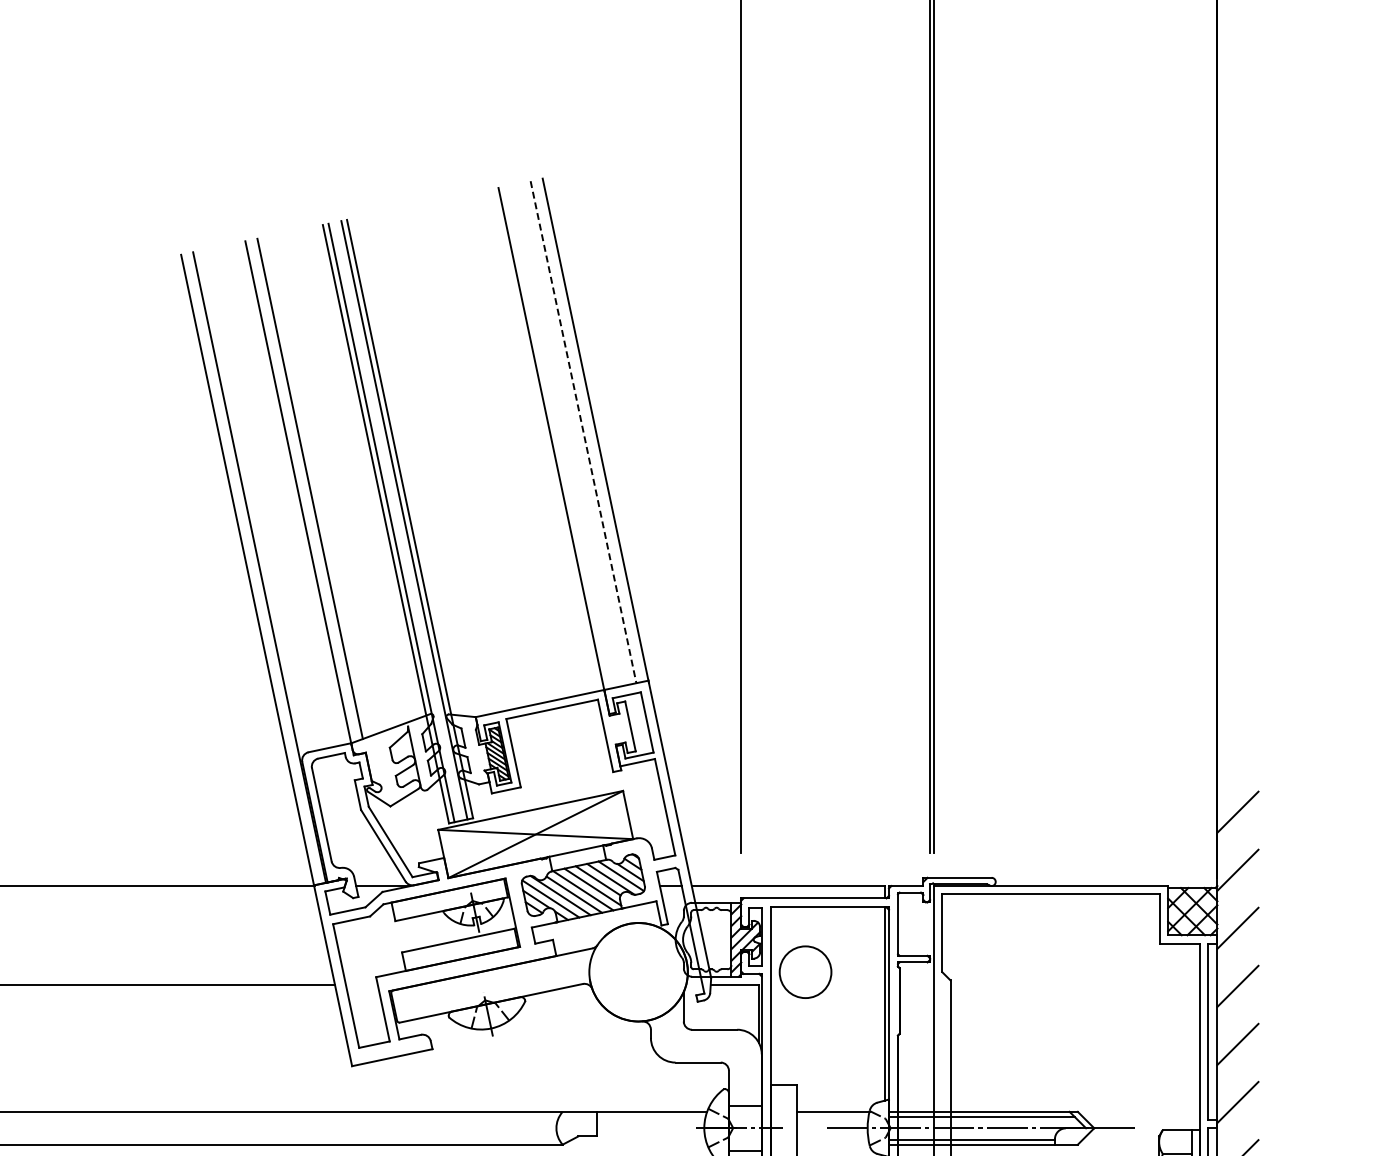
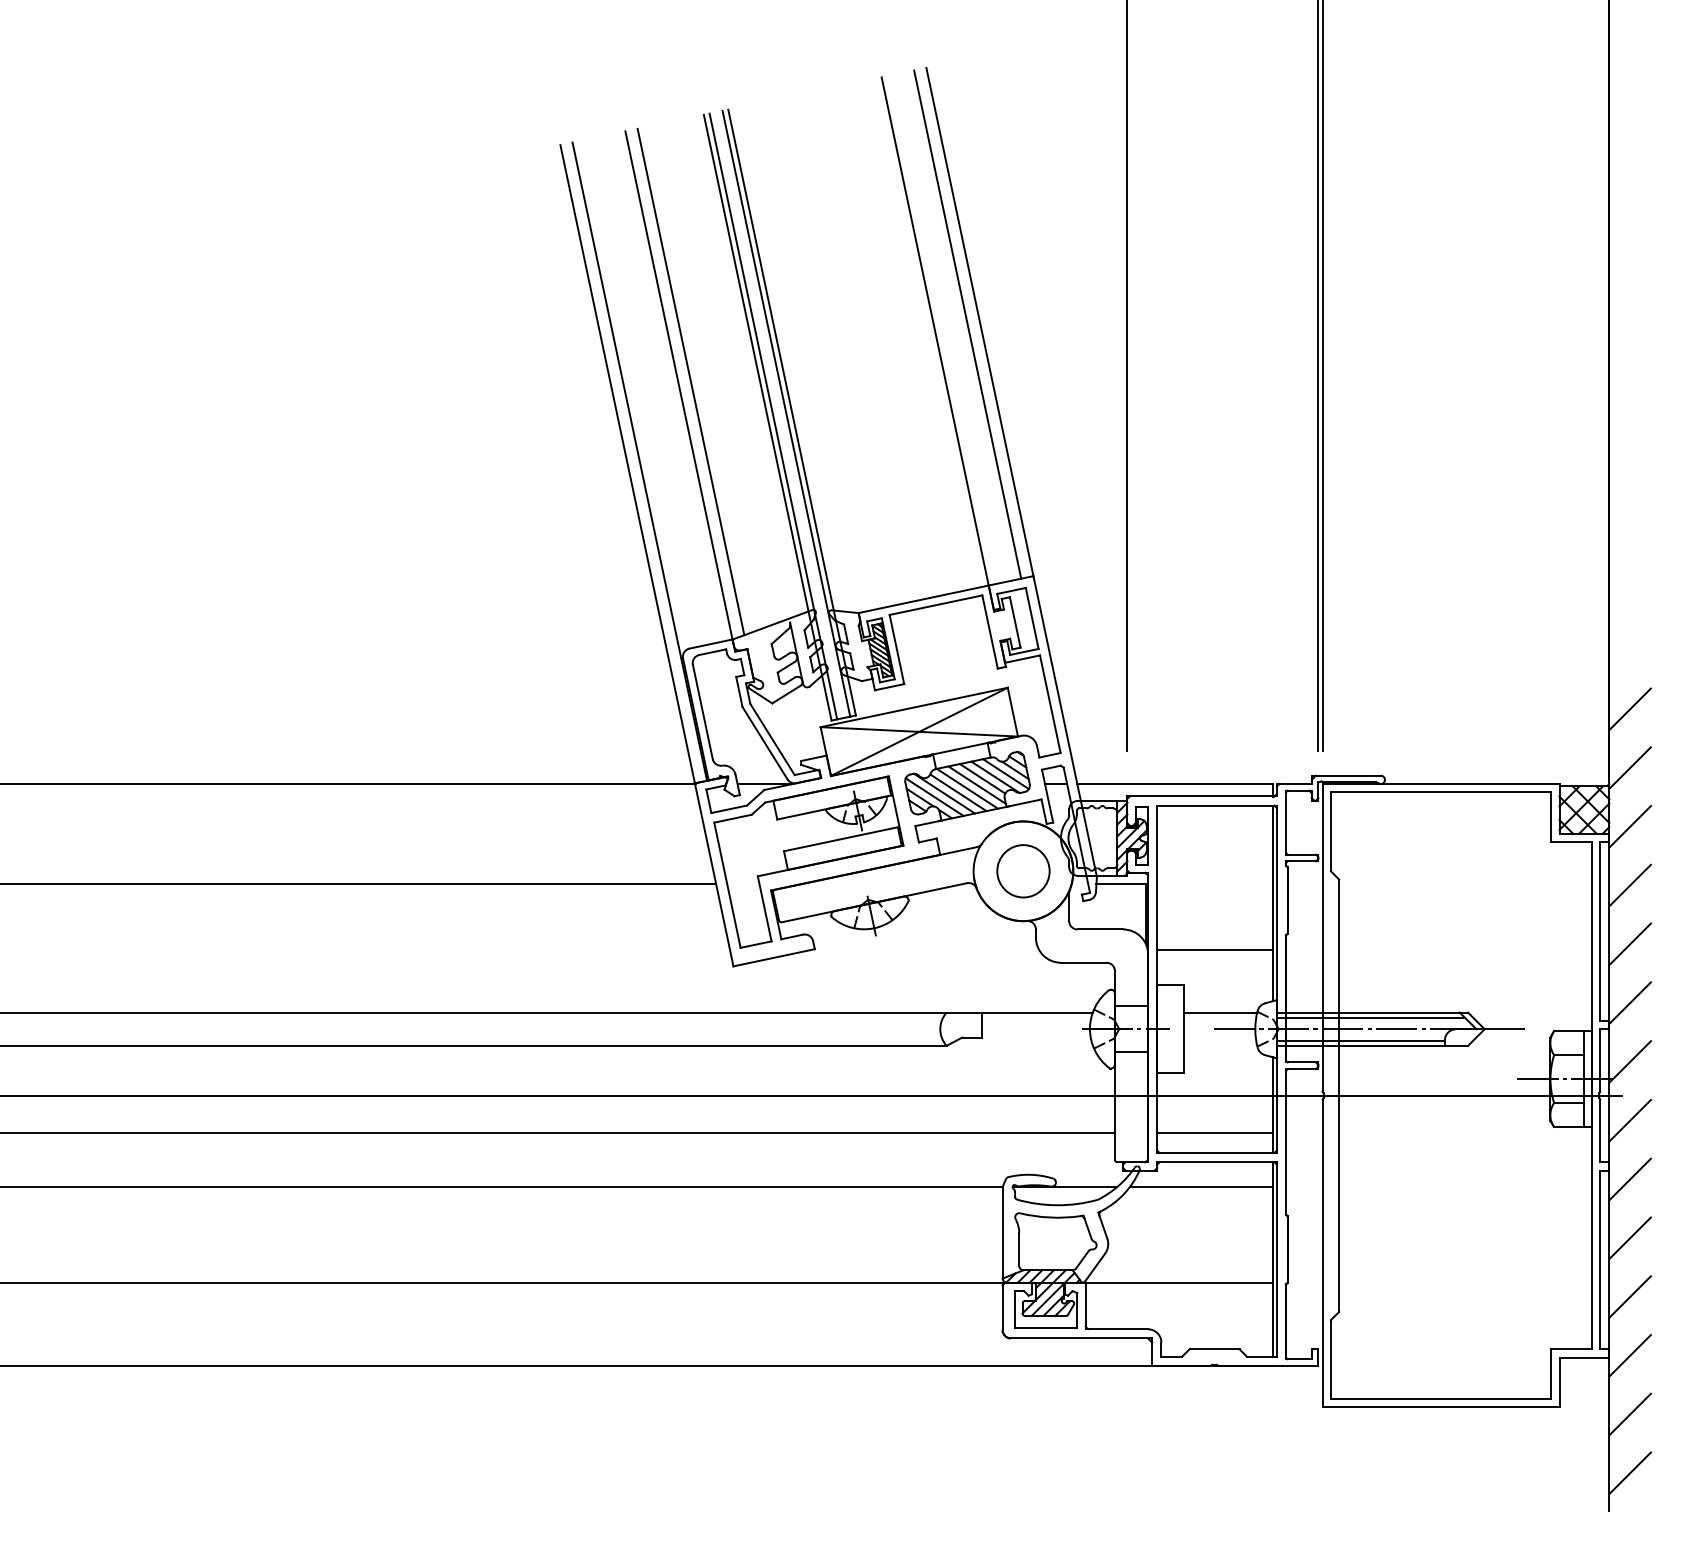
line: (583, 432) -> (967, 324), dashed -> solid
circle: (805, 972) -> (1023, 871), moved
line: (827, 1050) -> (1214, 950), added

